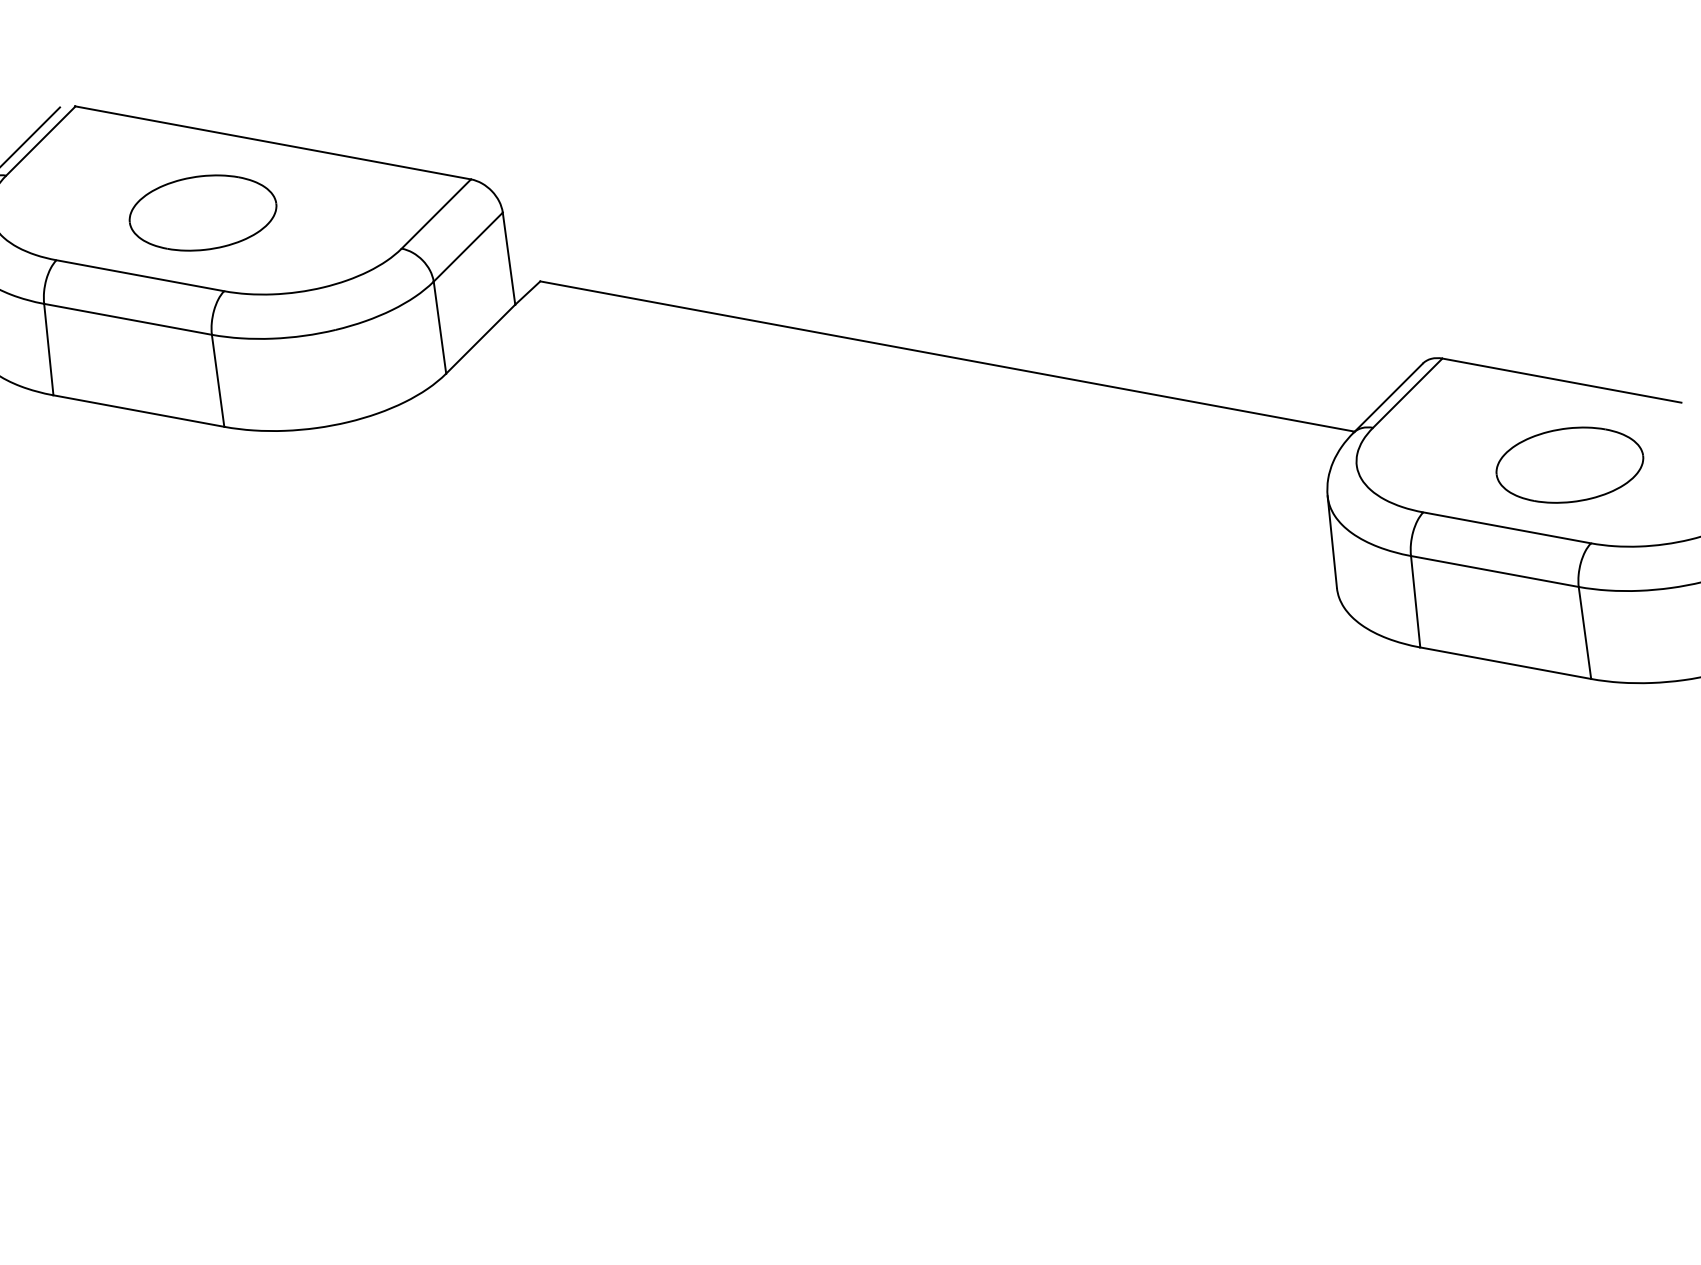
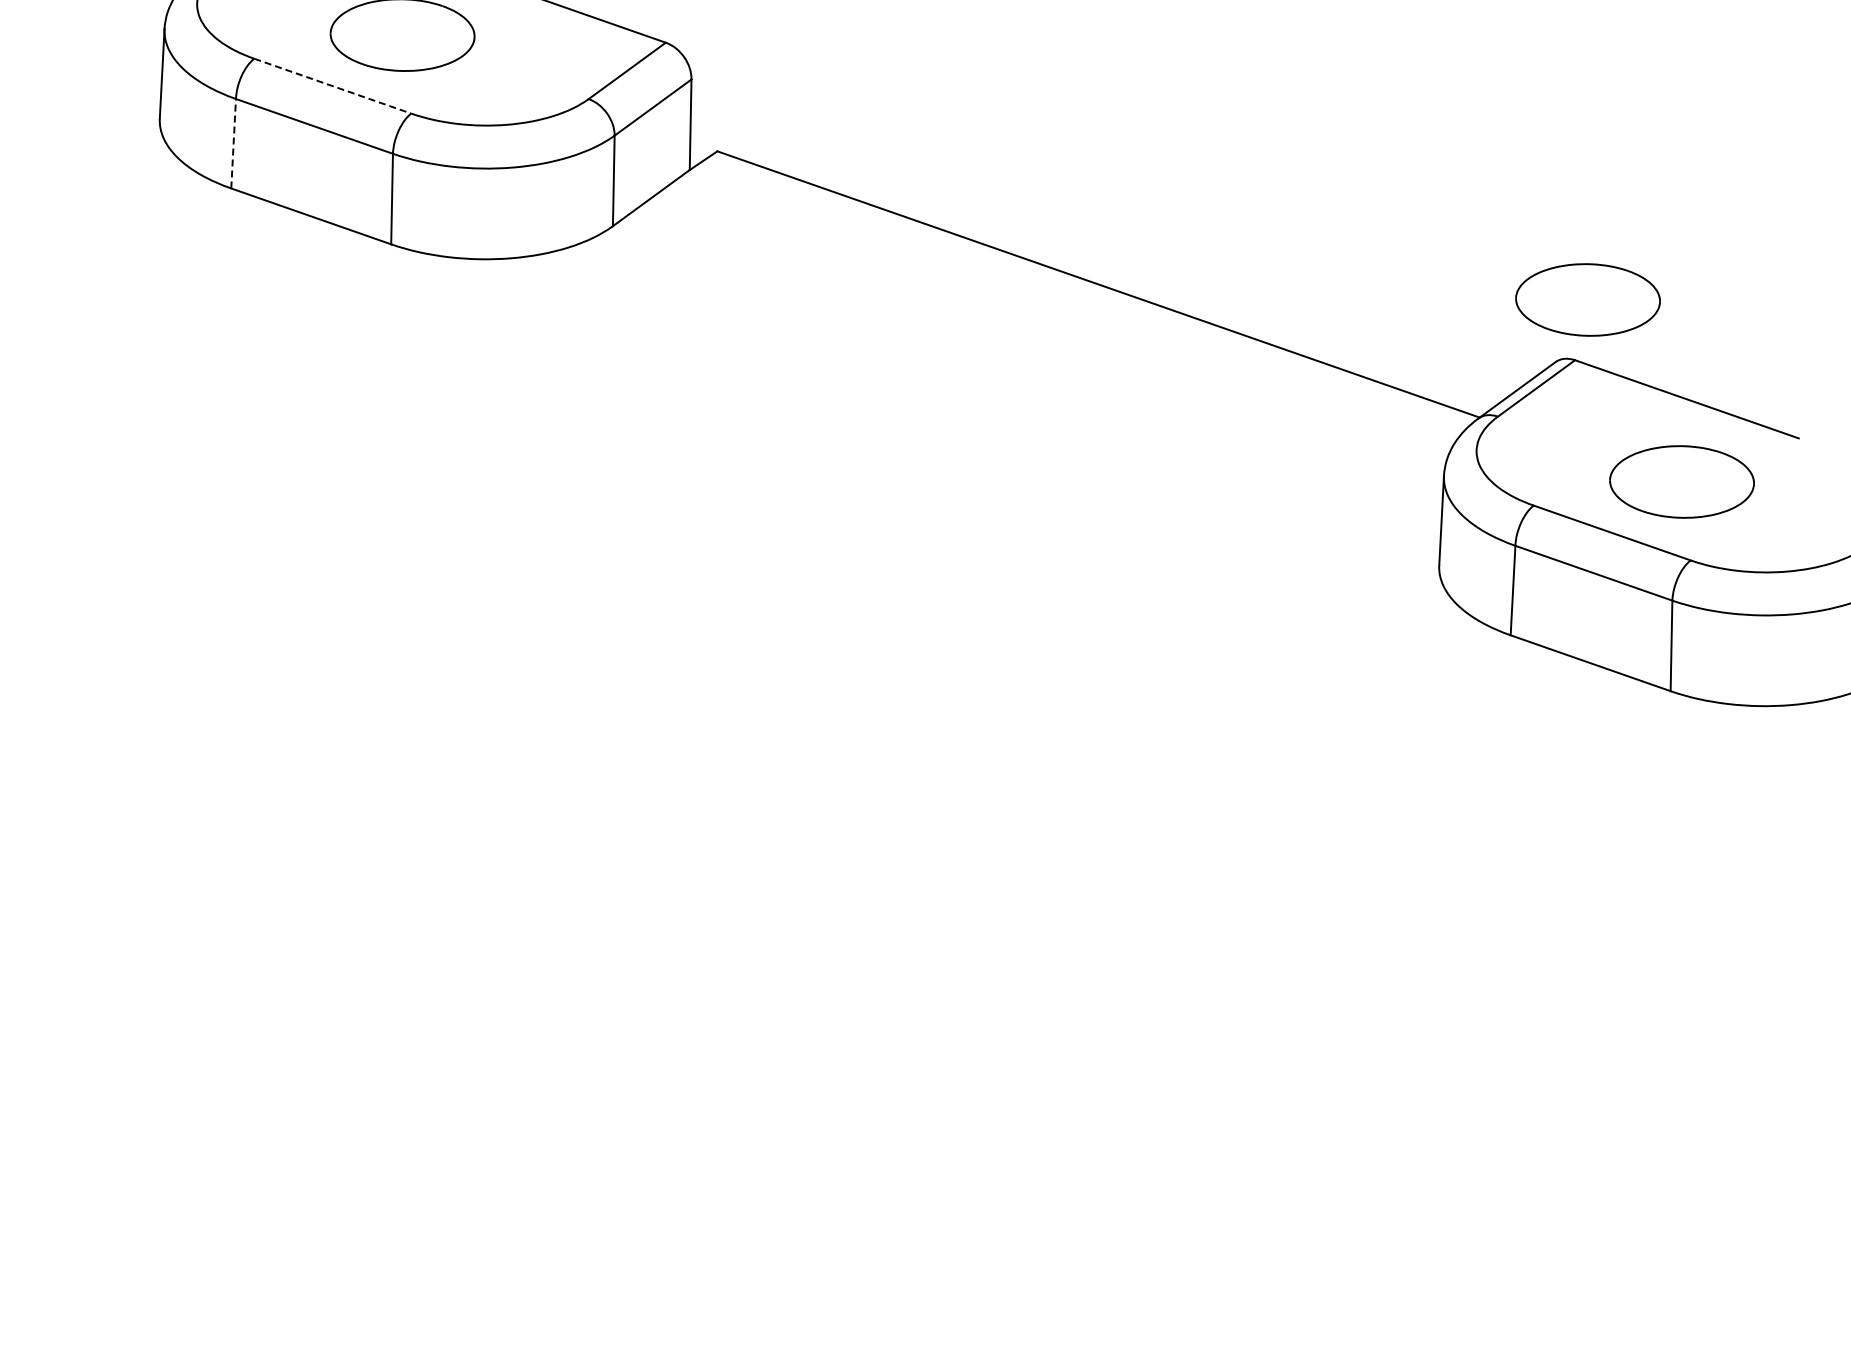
line: (141, 275) -> (333, 86), solid -> dashed
part: (1445, 295) -> (1587, 299), added
line: (48, 349) -> (233, 143), solid -> dashed

